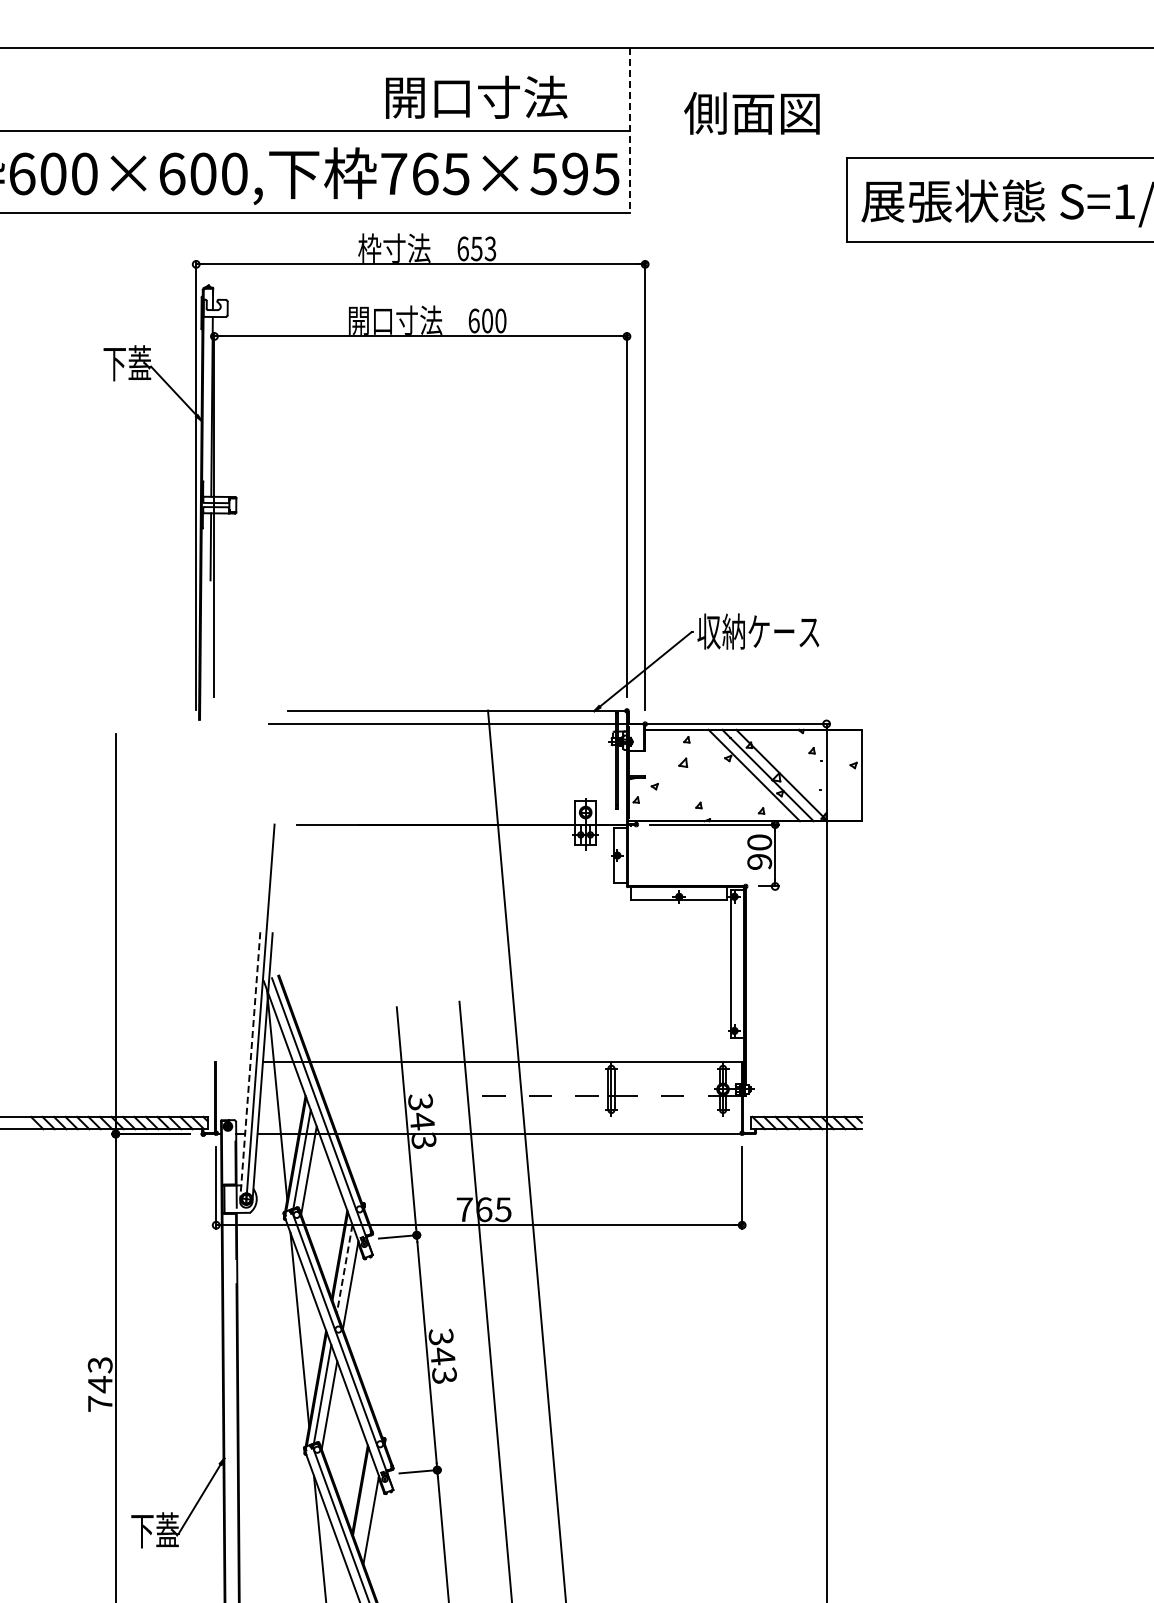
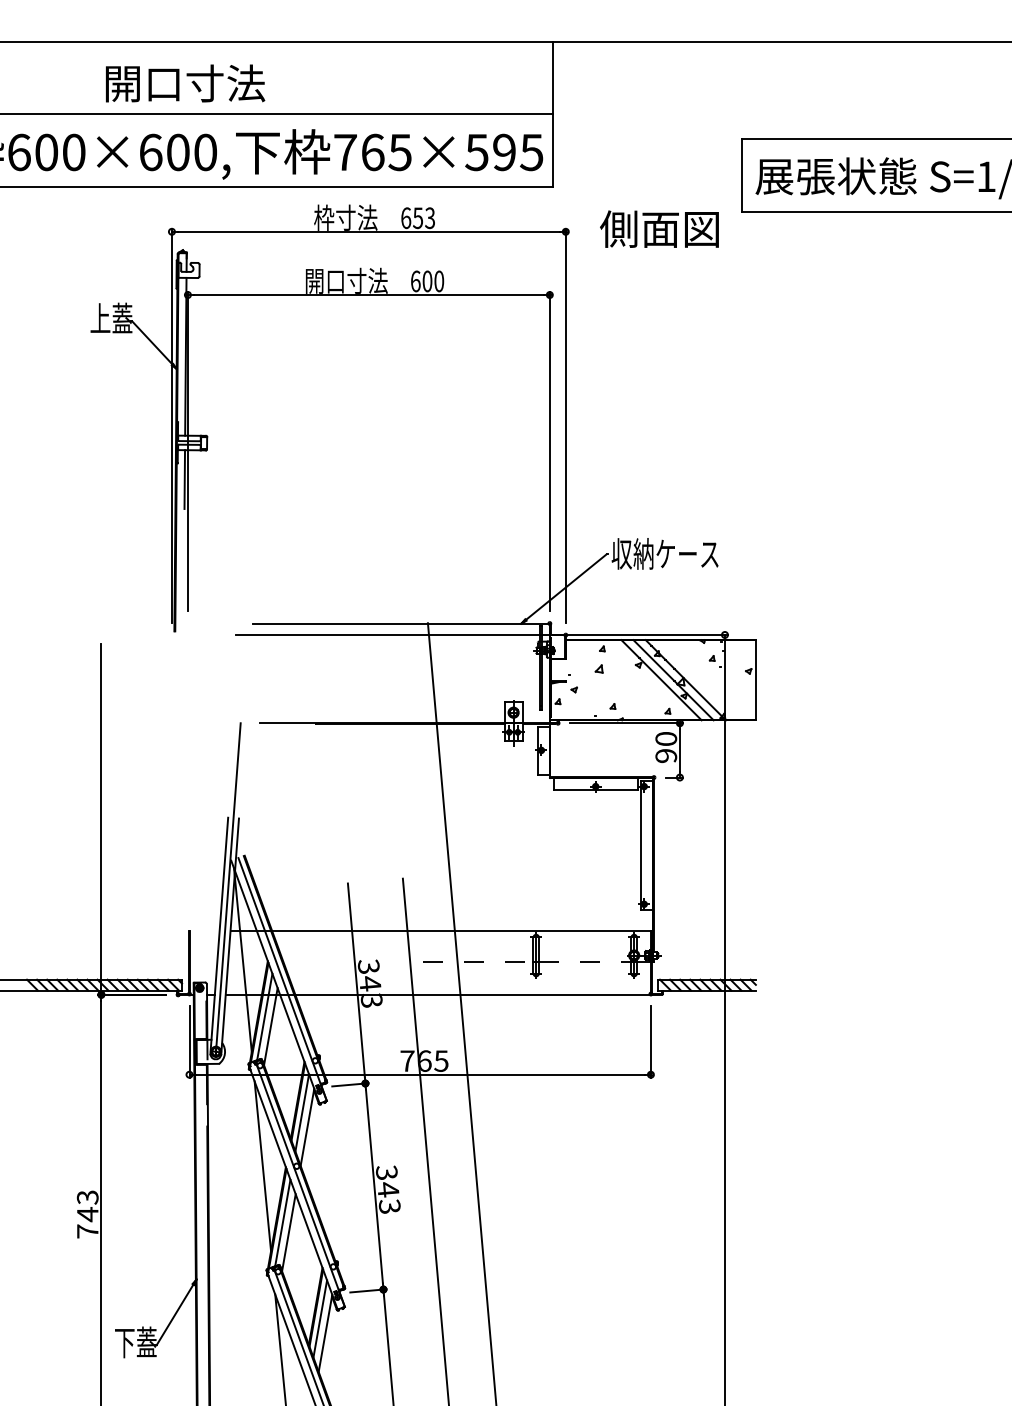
text: (476, 96) -> (185, 82), moved
text: (751, 113) -> (659, 229), moved
line: (630, 130) -> (552, 114), dashed -> solid
text: (114, 363) -> (100, 318), 下蓋 -> 上蓋
line: (250, 1066) -> (219, 935), dashed -> solid
line: (344, 1268) -> (302, 1112), dashed -> solid
line: (365, 1503) -> (320, 1318), added

